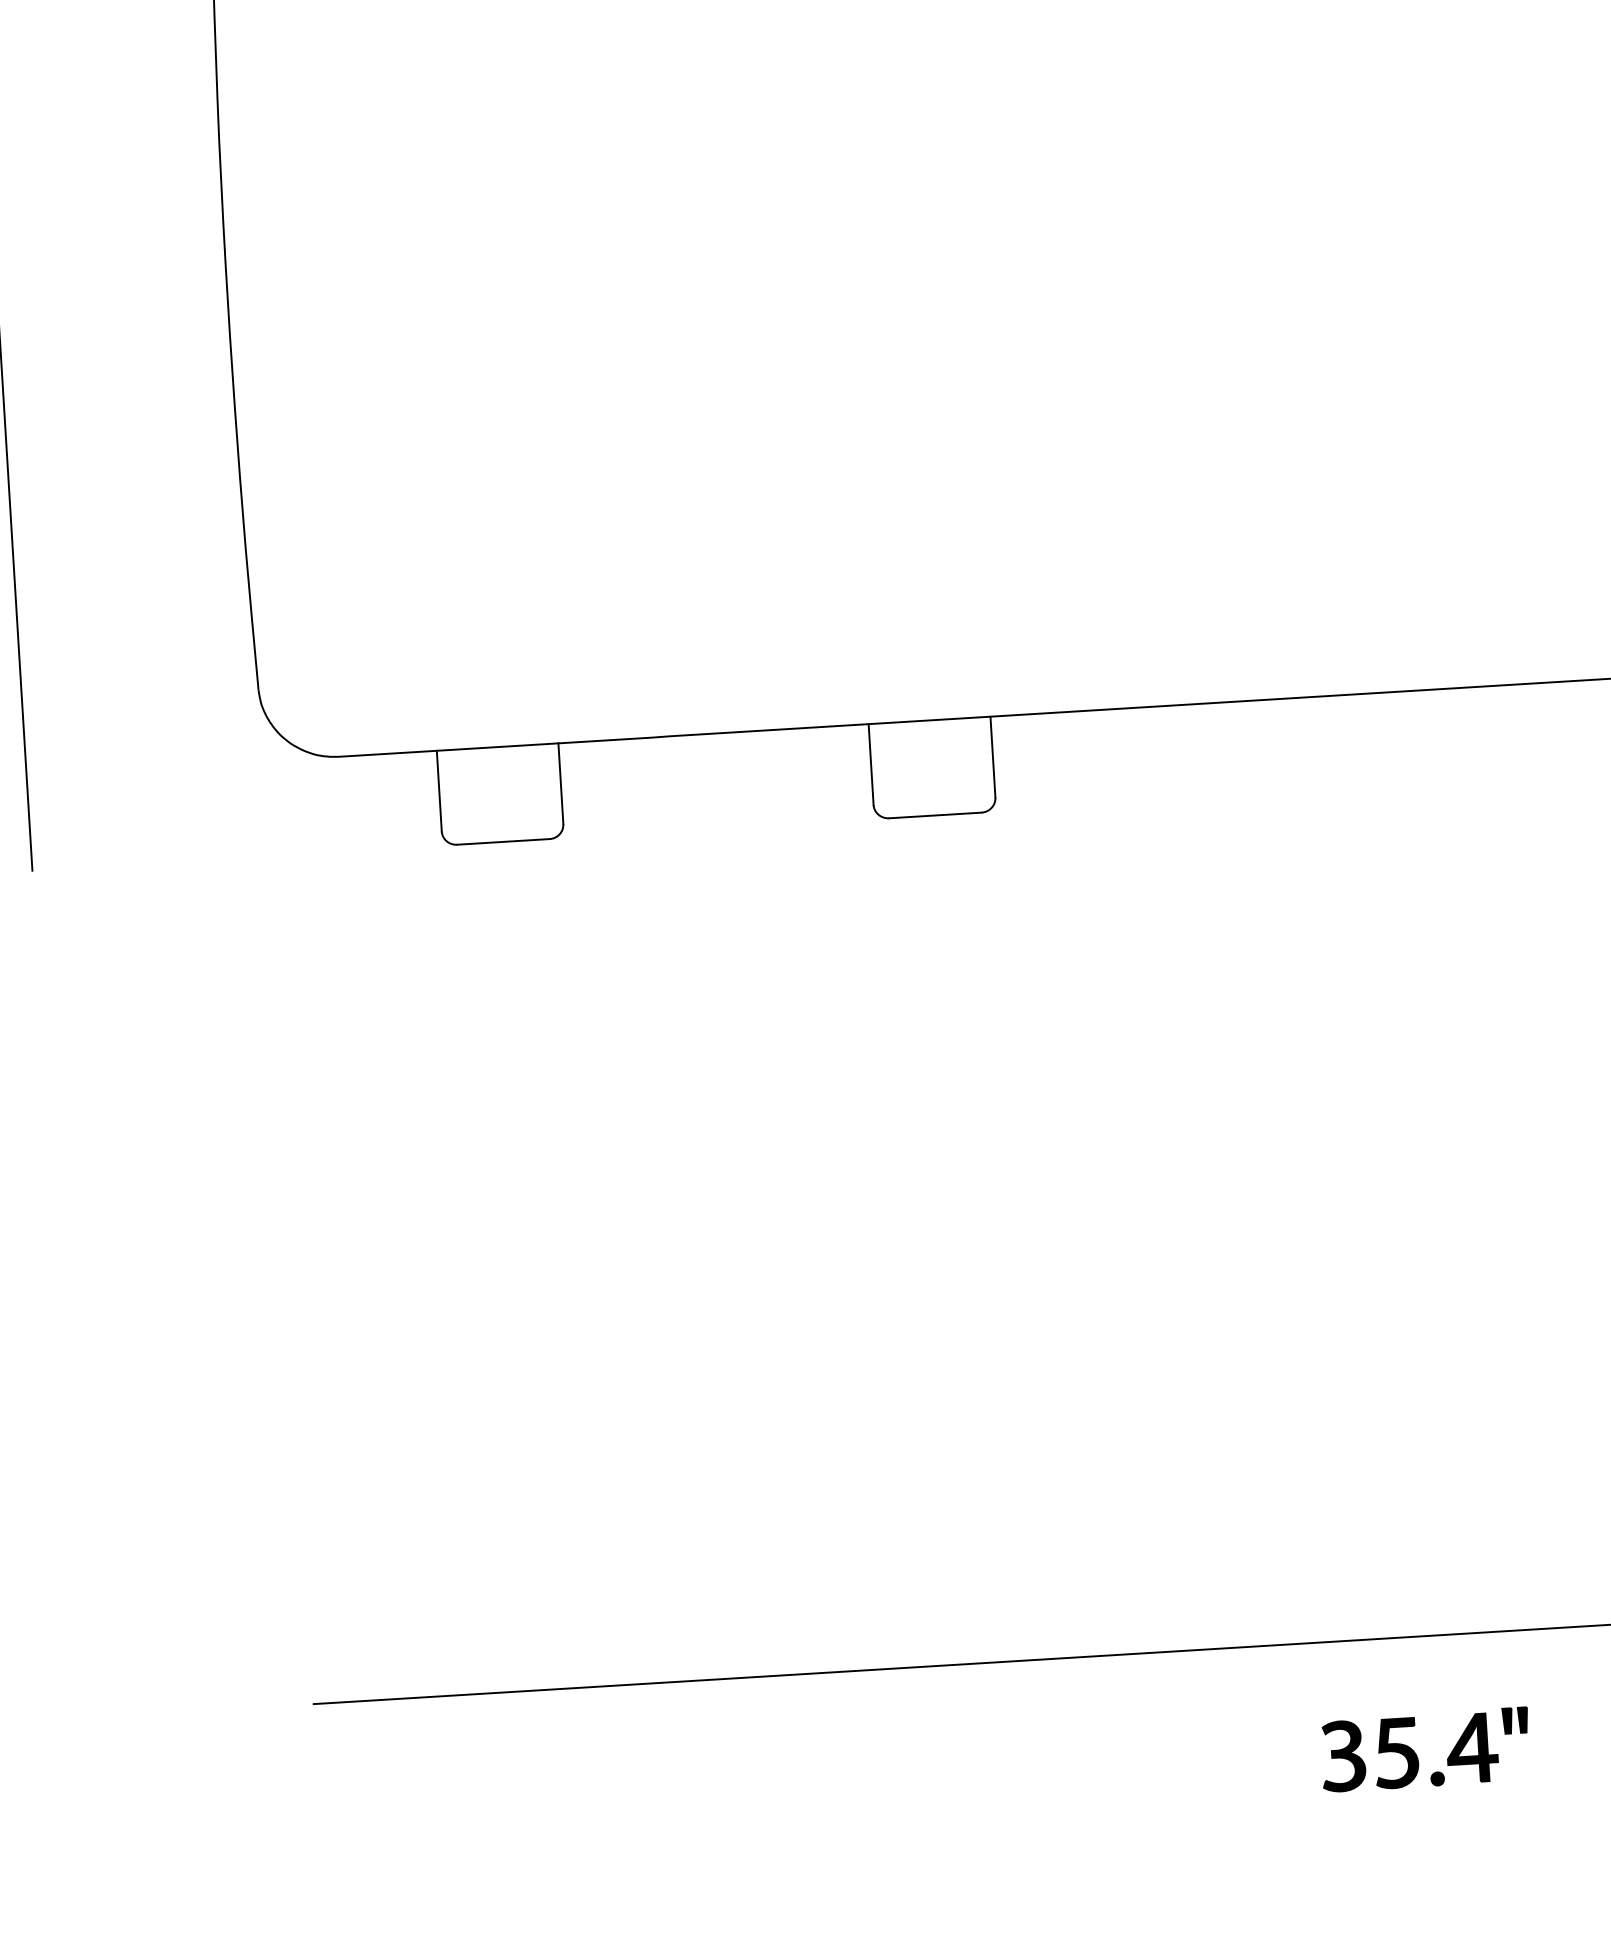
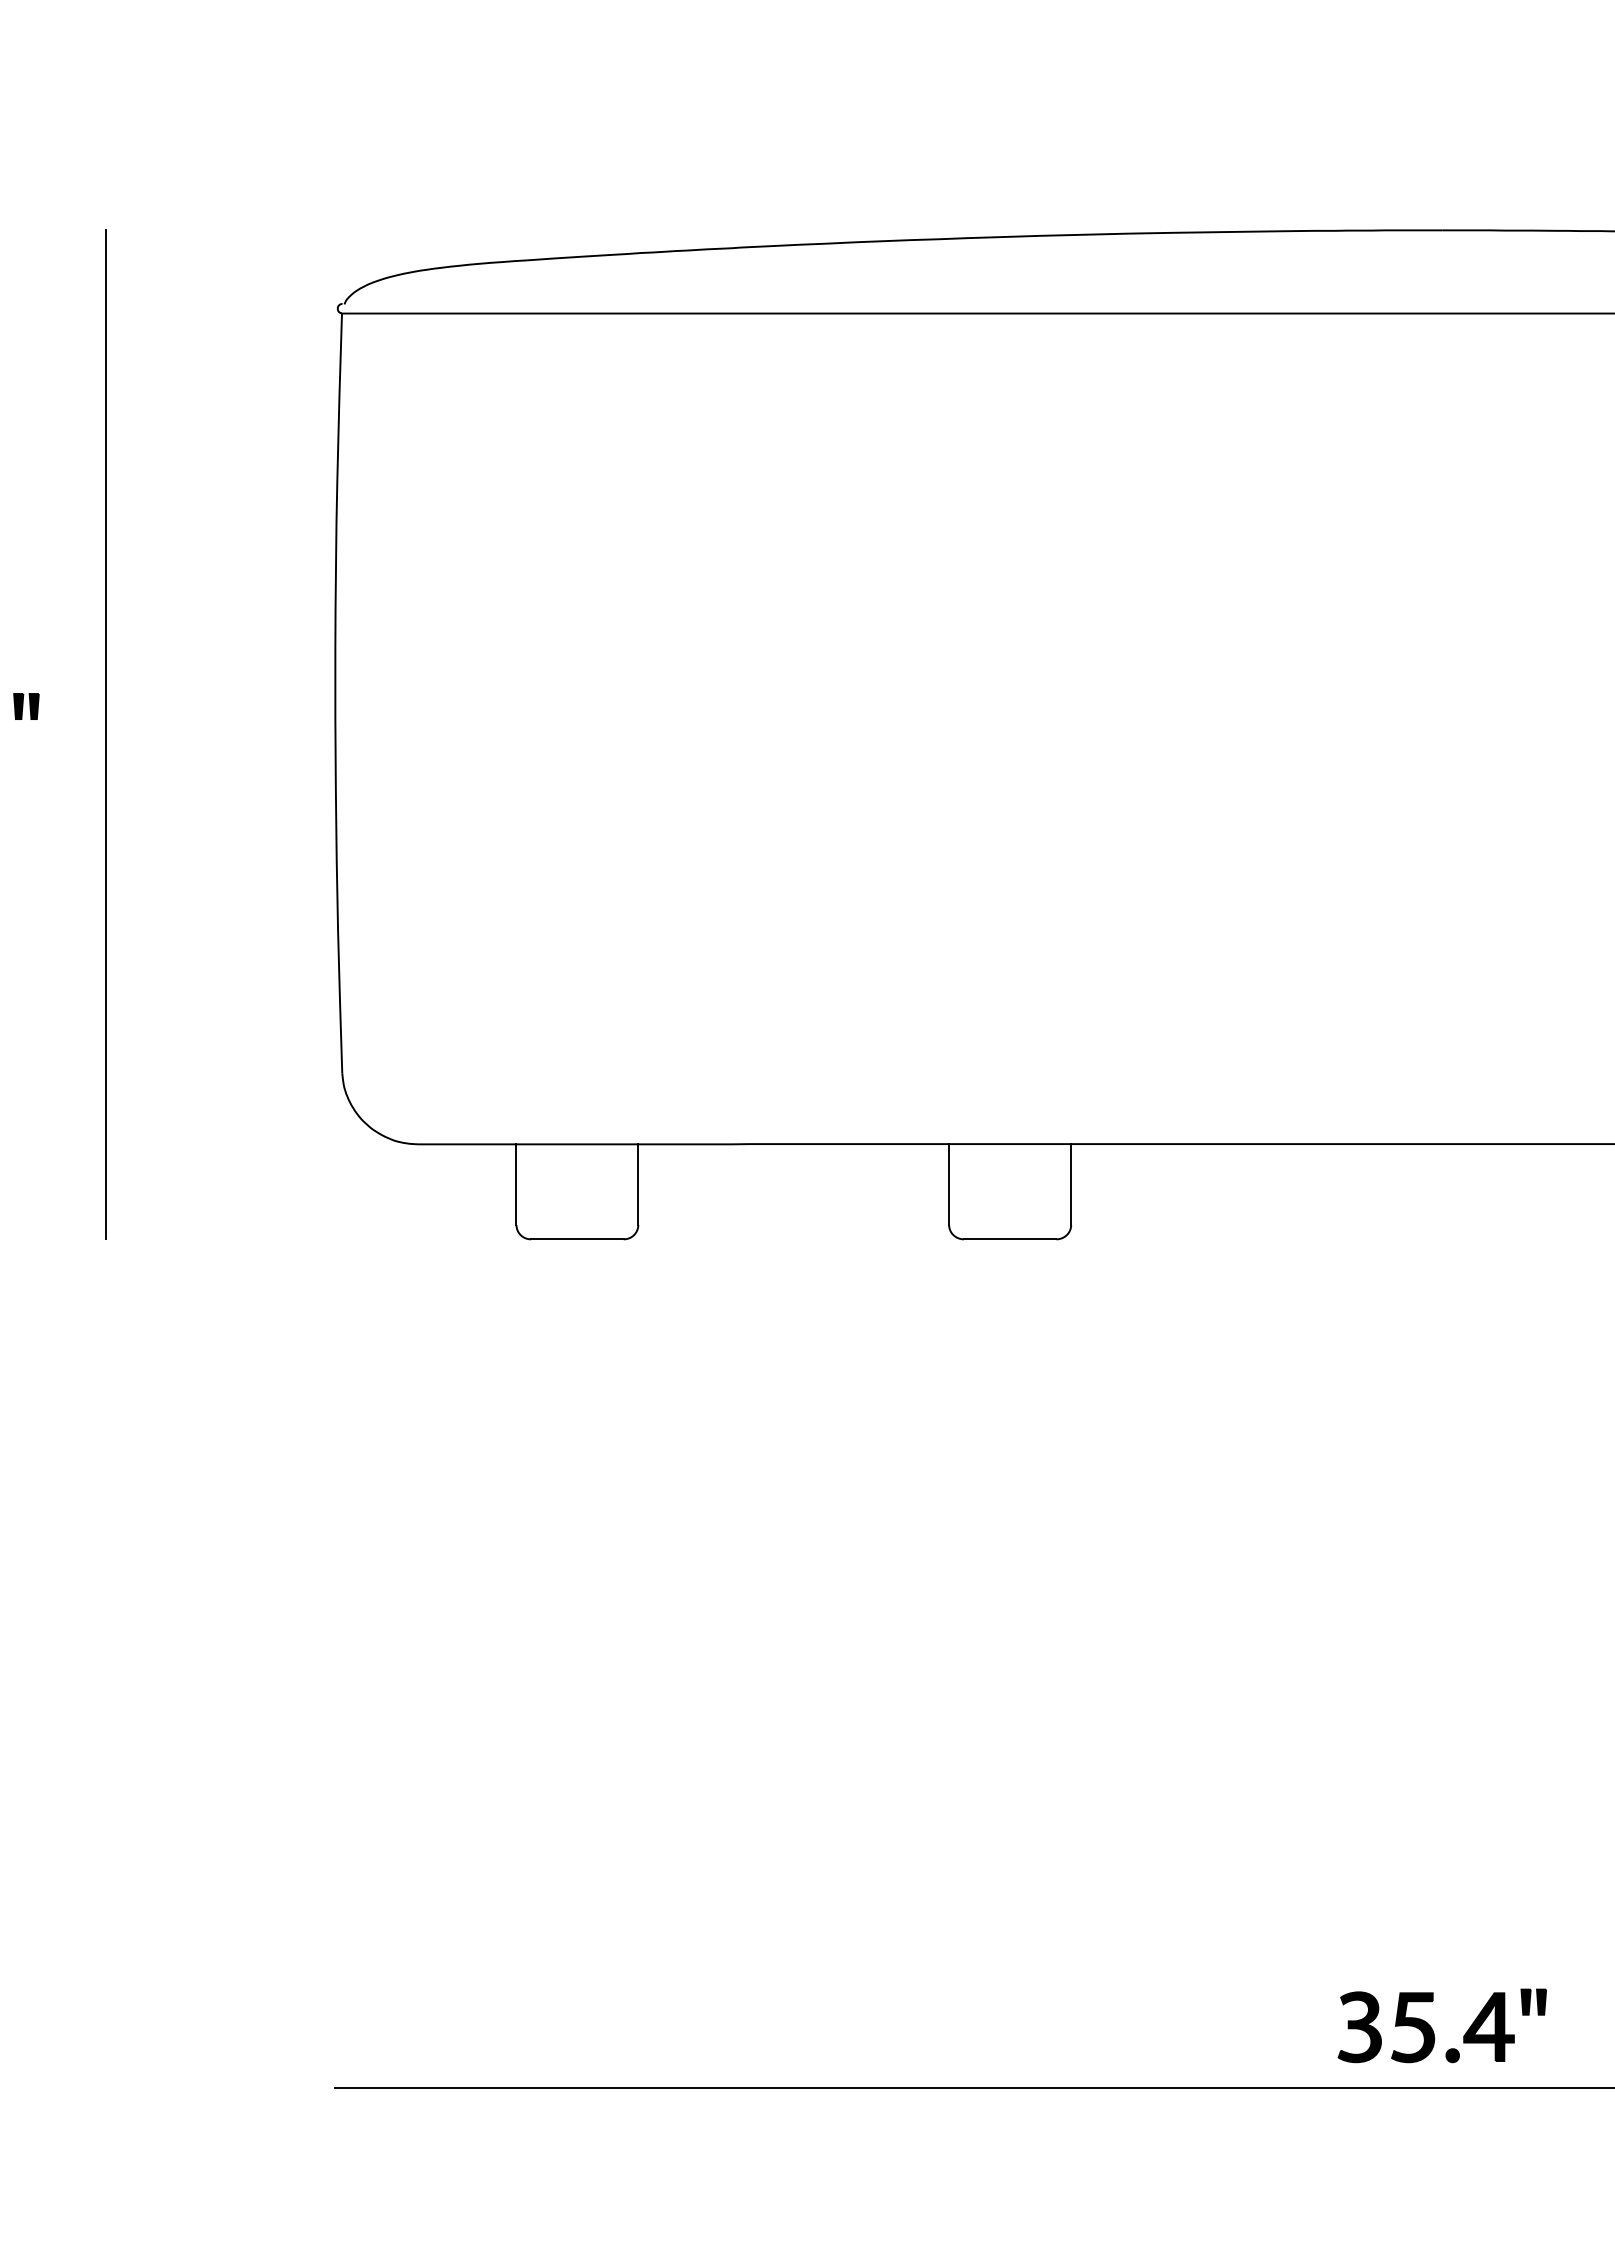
part: (1416, 1754) -> (1433, 2030), moved

